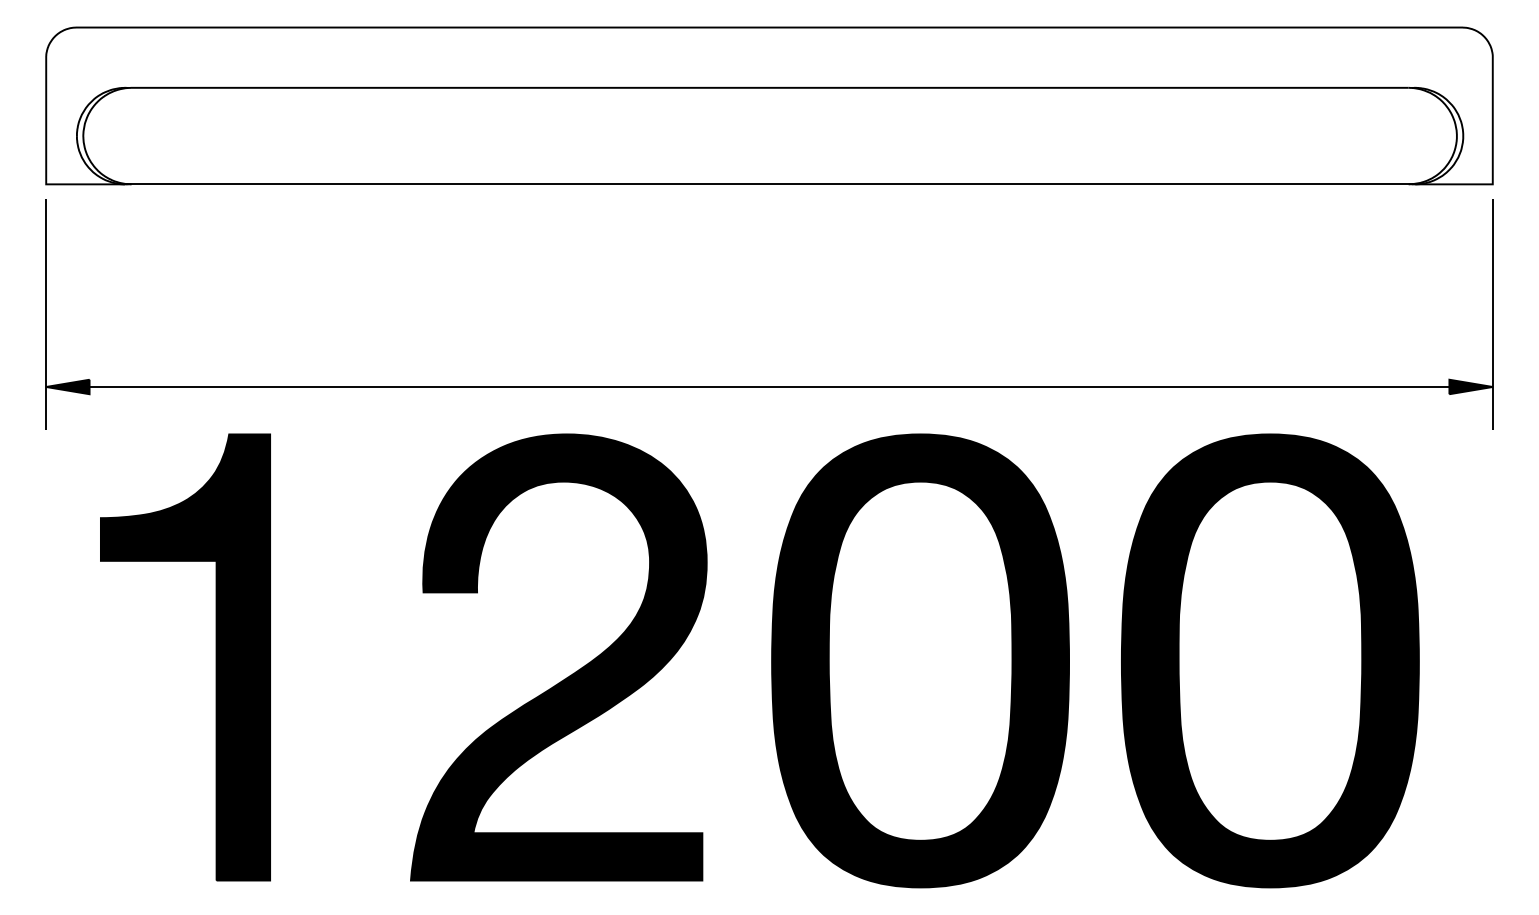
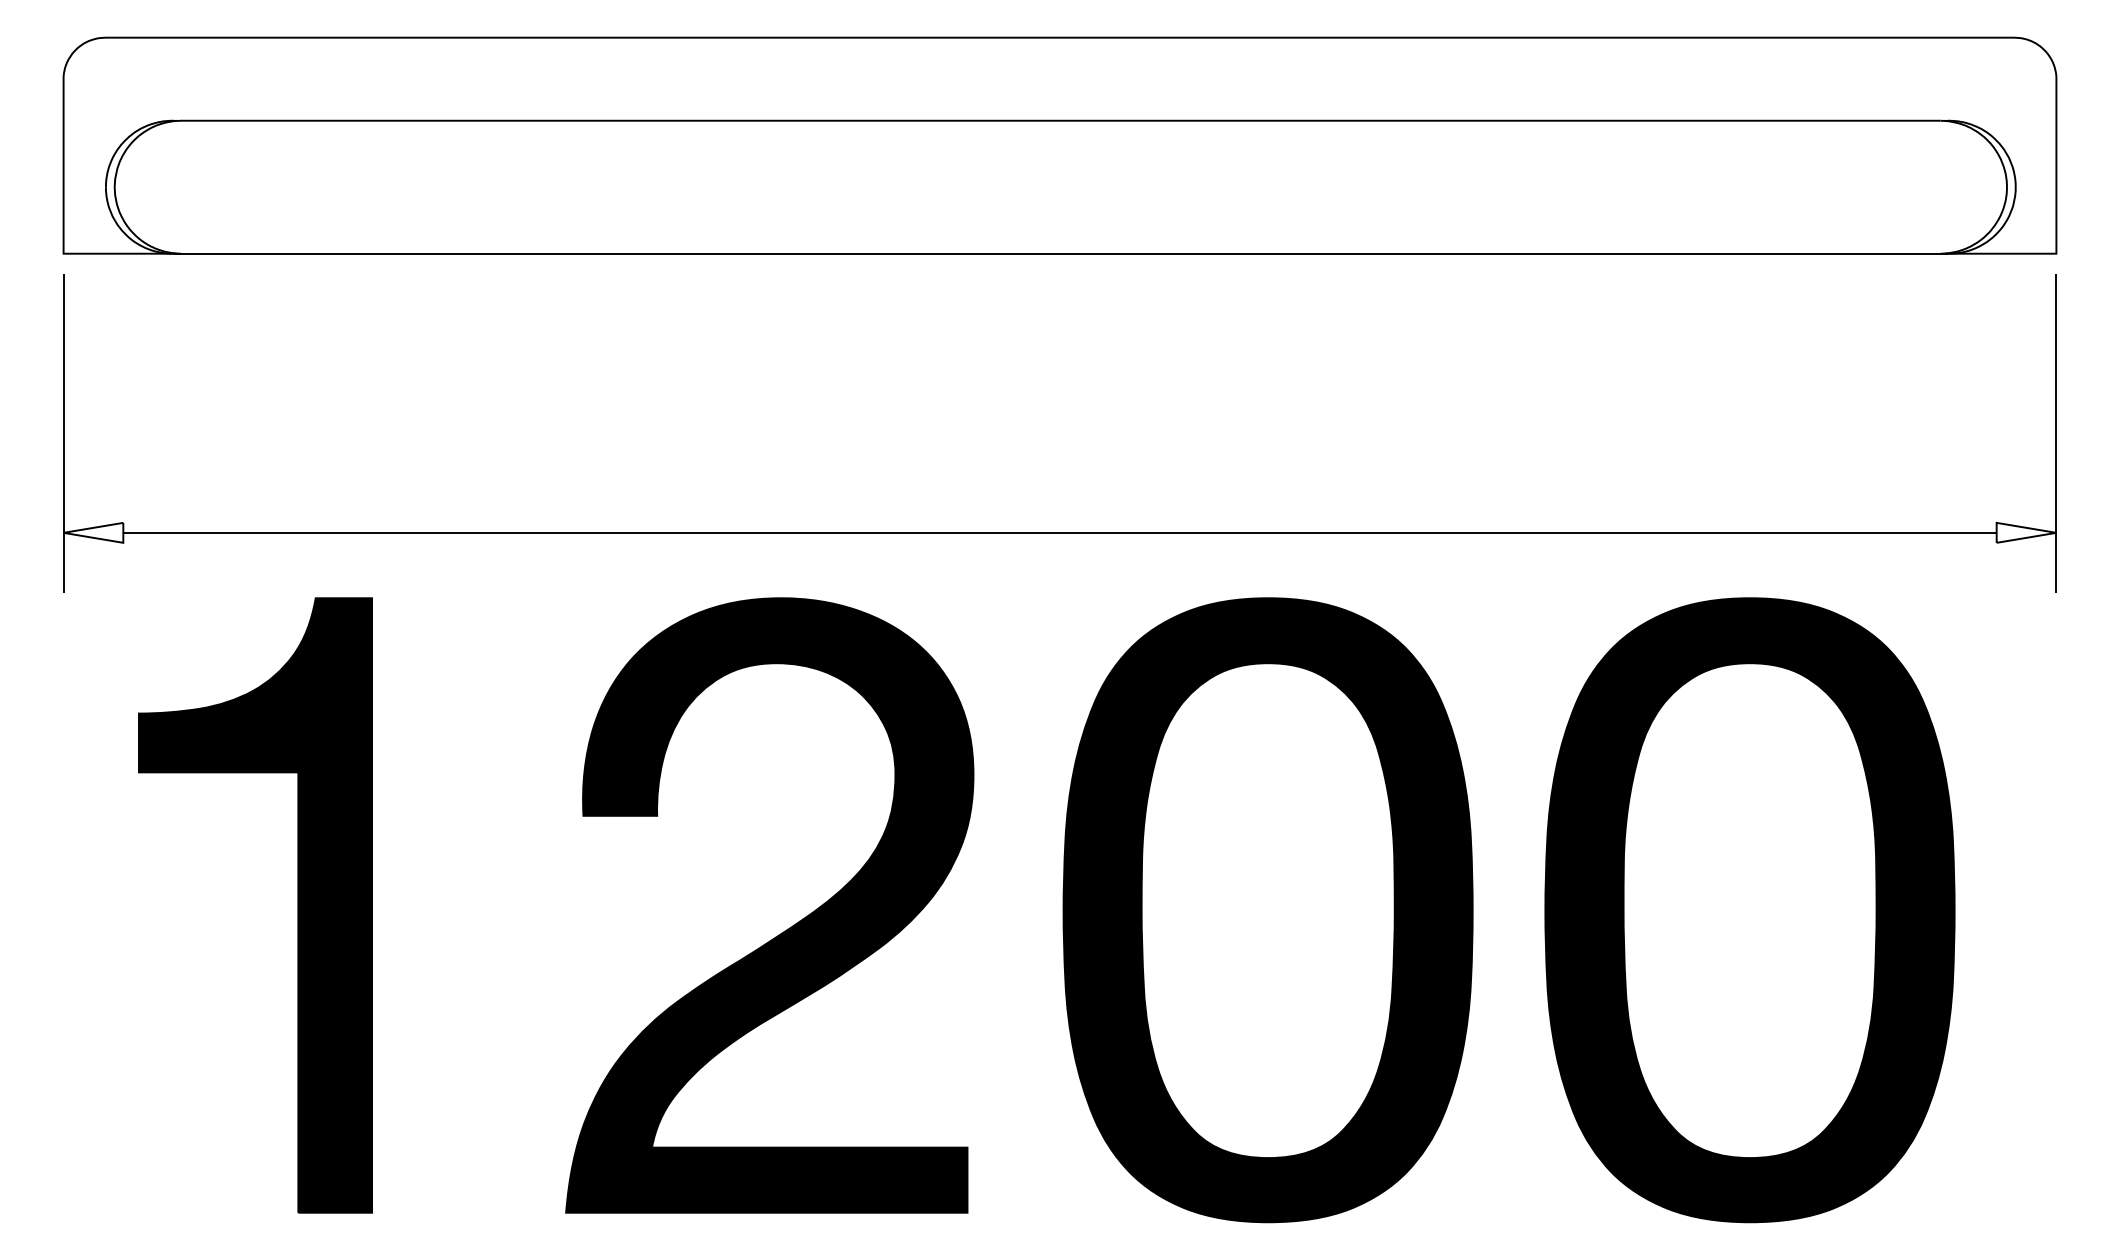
fill: (67, 386) -> (93, 532), removed
fill: (1471, 386) -> (2026, 532), removed

